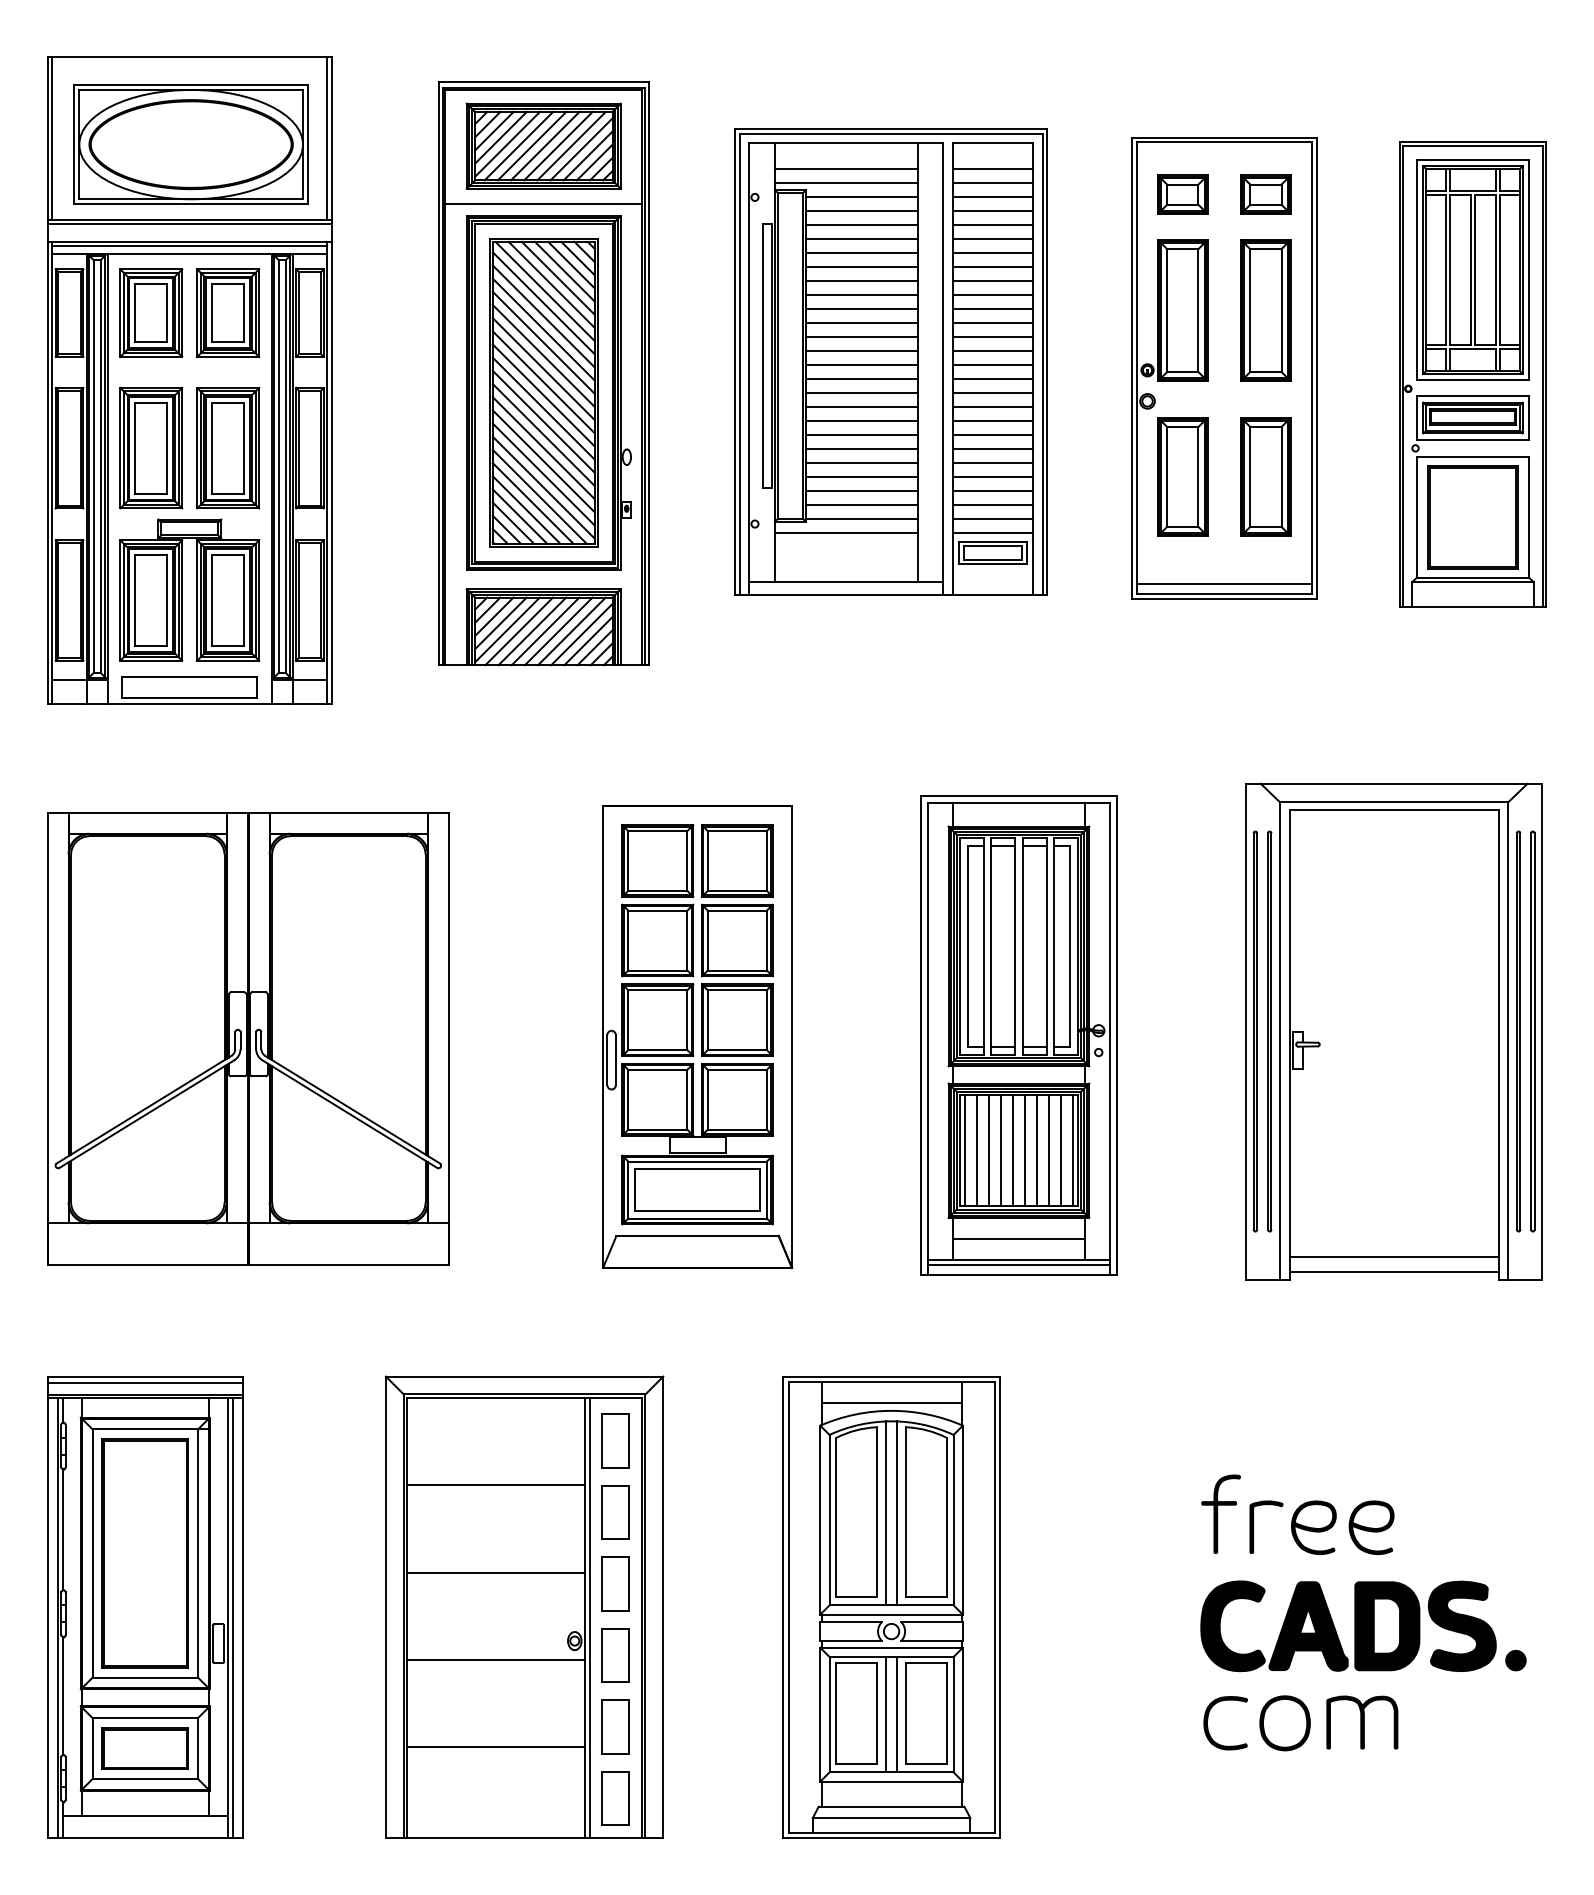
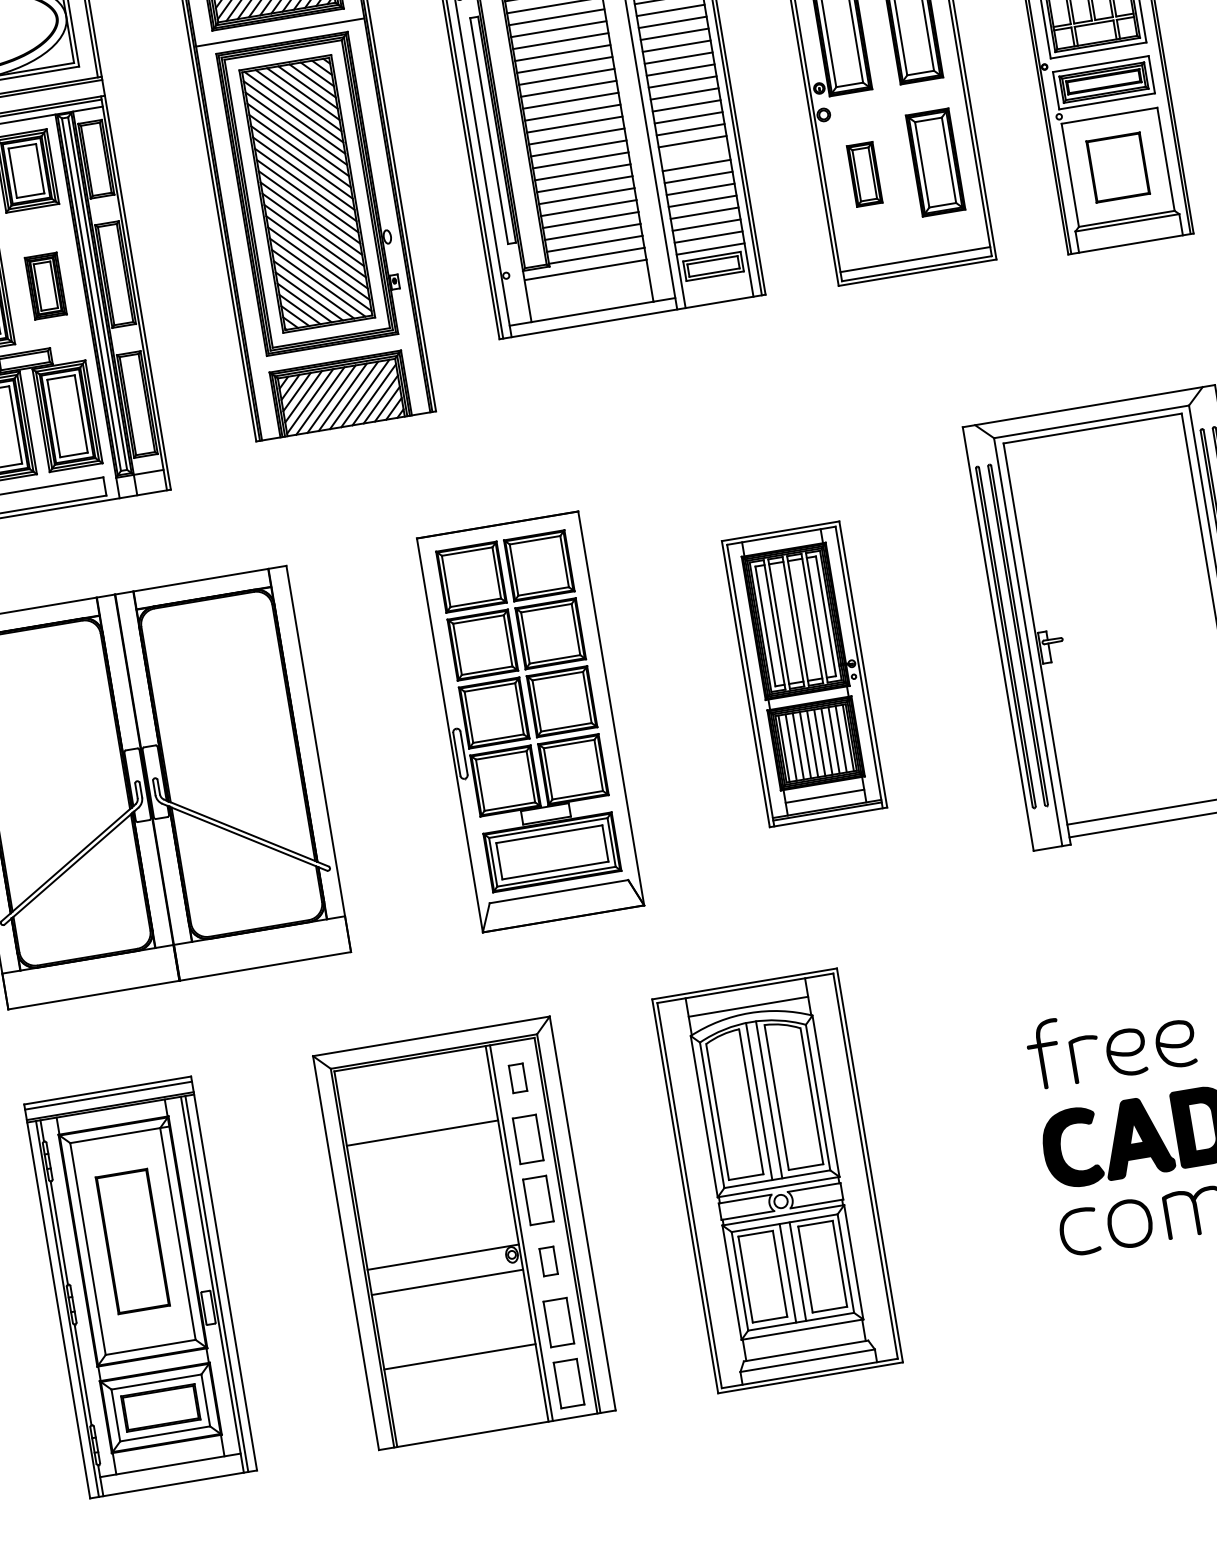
line: (992, 420) -> (694, 153), removed
part: (228, 447) -> (45, 285), size x0.6
part: (1182, 476) -> (864, 174), size x0.6
part: (1472, 517) -> (1117, 167), size x0.7
part: (1018, 1035) -> (804, 674), size x0.7
part: (615, 1440) -> (518, 1077), size x0.6
part: (144, 1553) -> (132, 1241), size x0.7
line: (495, 1572) -> (442, 1257), moved
part: (615, 1655) -> (548, 1261), size x0.6

